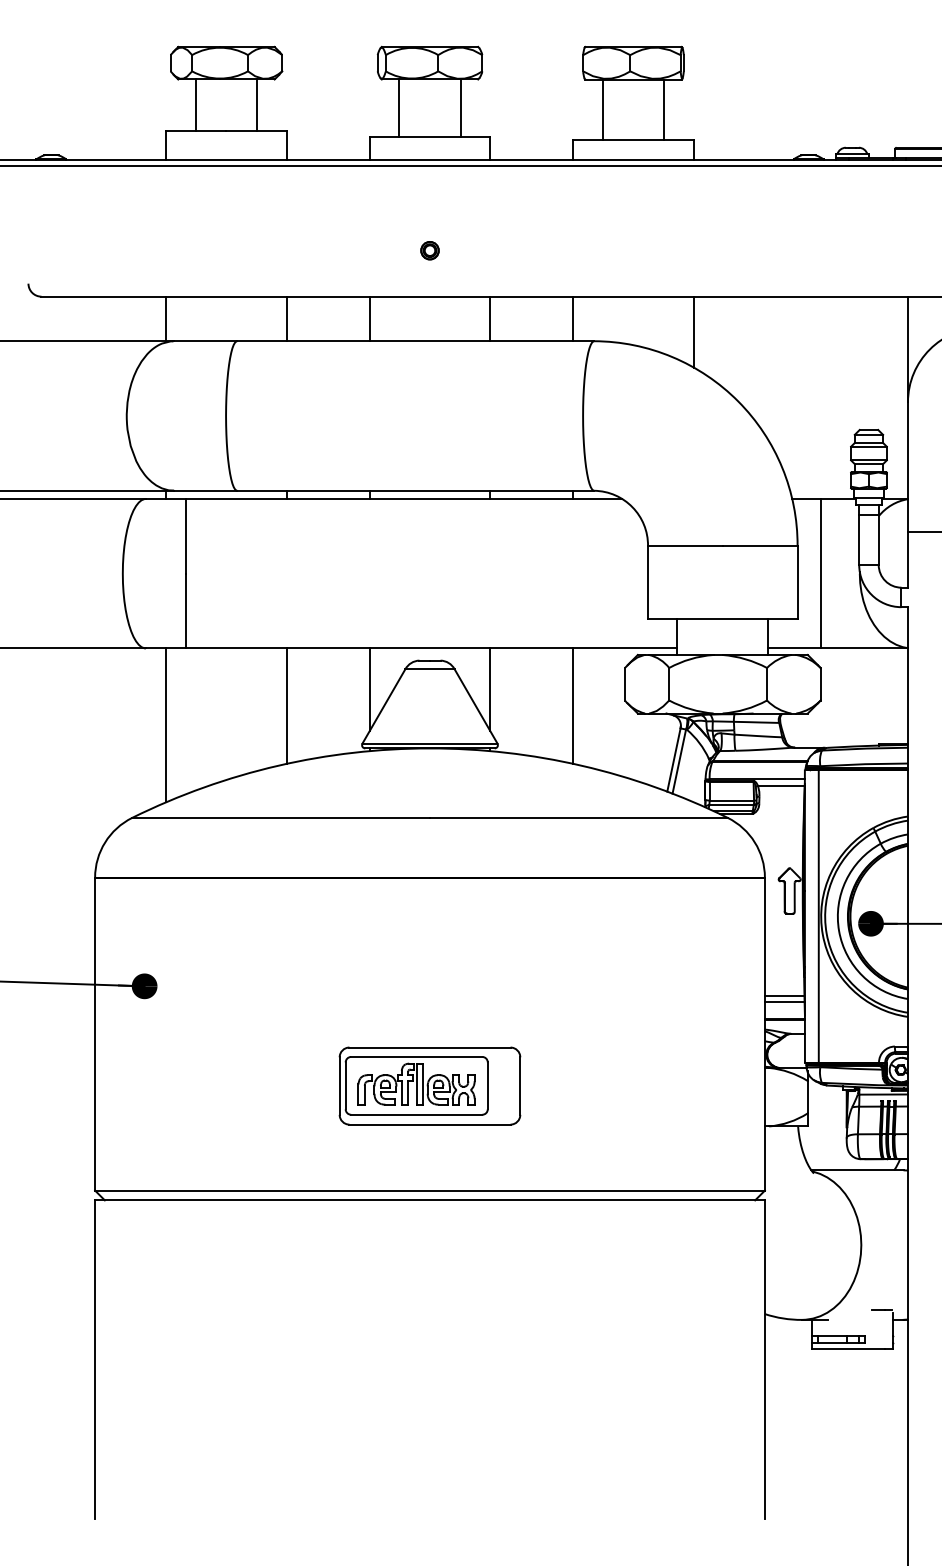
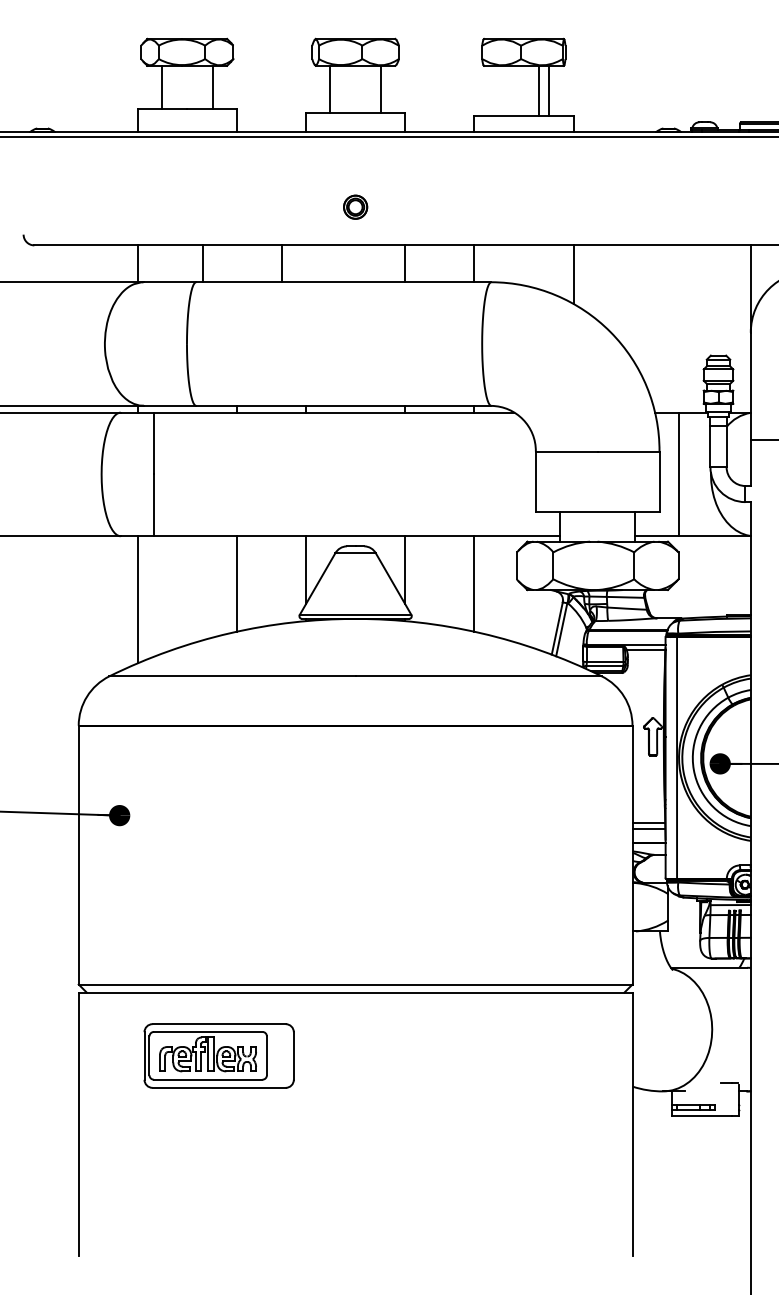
line: (602, 109) -> (538, 90), moved
part: (429, 250) -> (355, 207), size x1.6
line: (286, 318) -> (203, 263), moved
line: (369, 318) -> (281, 263), moved
part: (429, 1085) -> (218, 1055), moved

